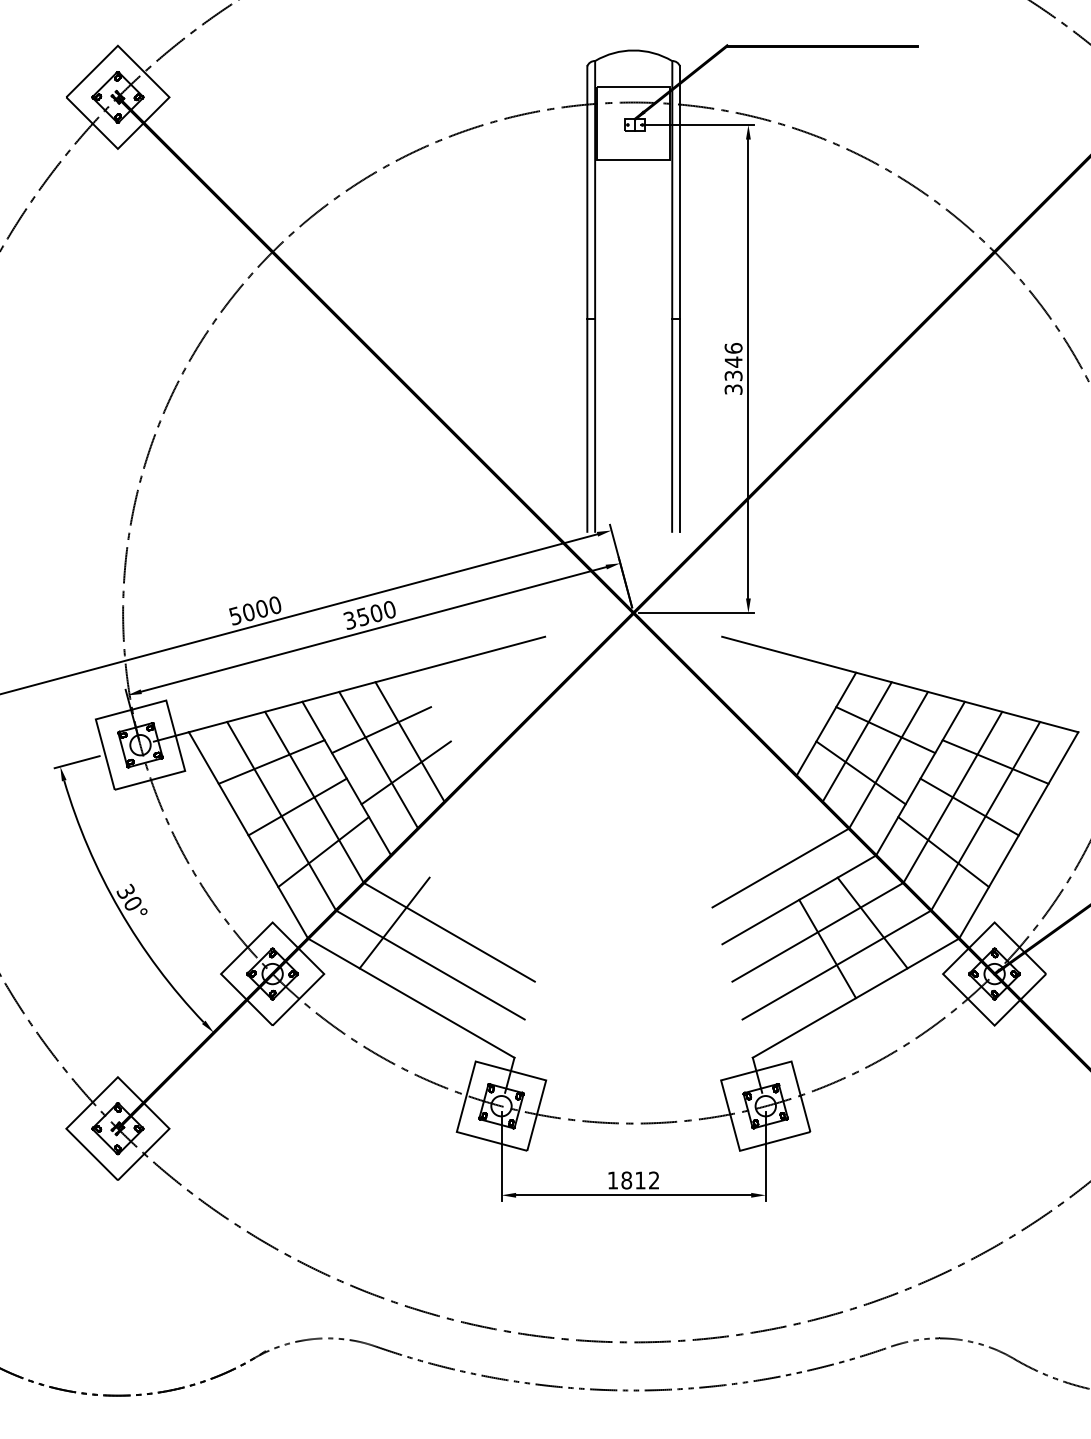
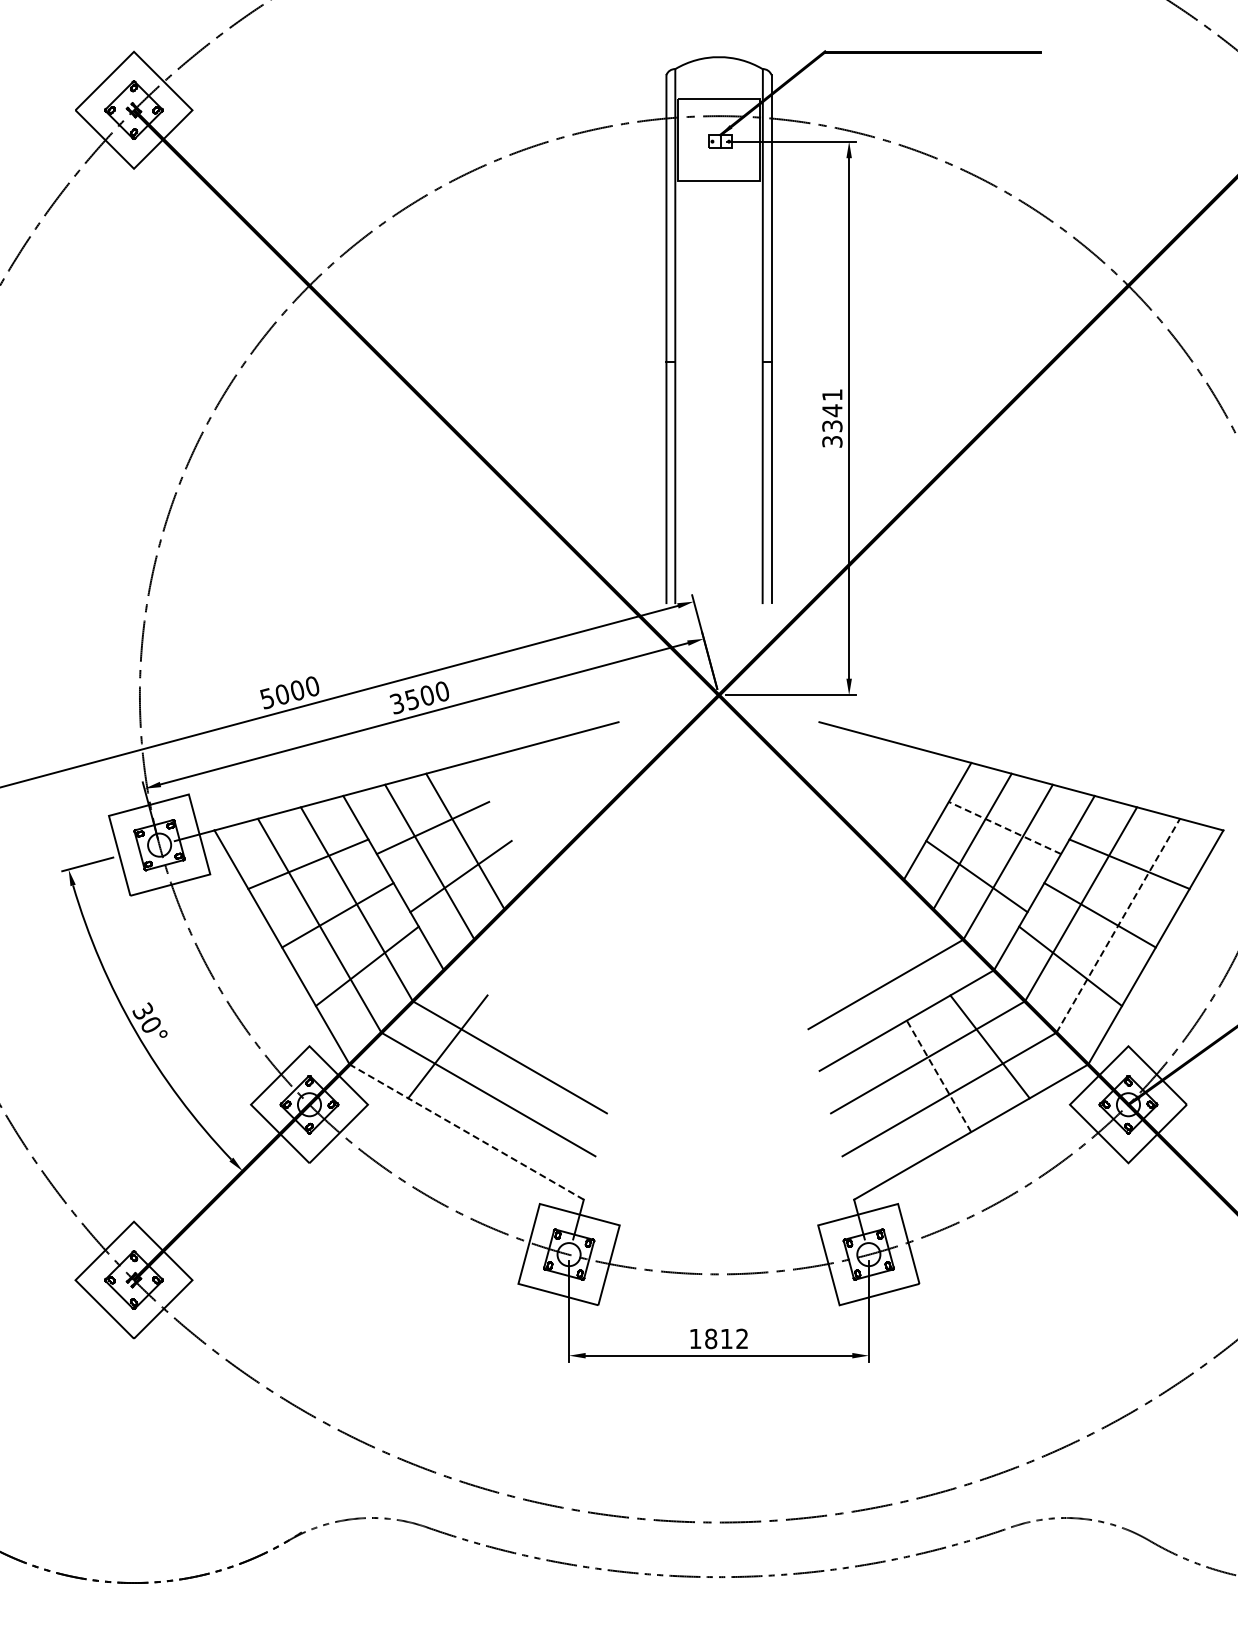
text: (733, 347) -> (832, 394), 3346 -> 3341
line: (885, 730) -> (1004, 828), solid -> dashed
line: (985, 816) -> (1118, 925), solid -> dashed
line: (827, 948) -> (938, 1075), solid -> dashed
line: (411, 997) -> (466, 1131), solid -> dashed

